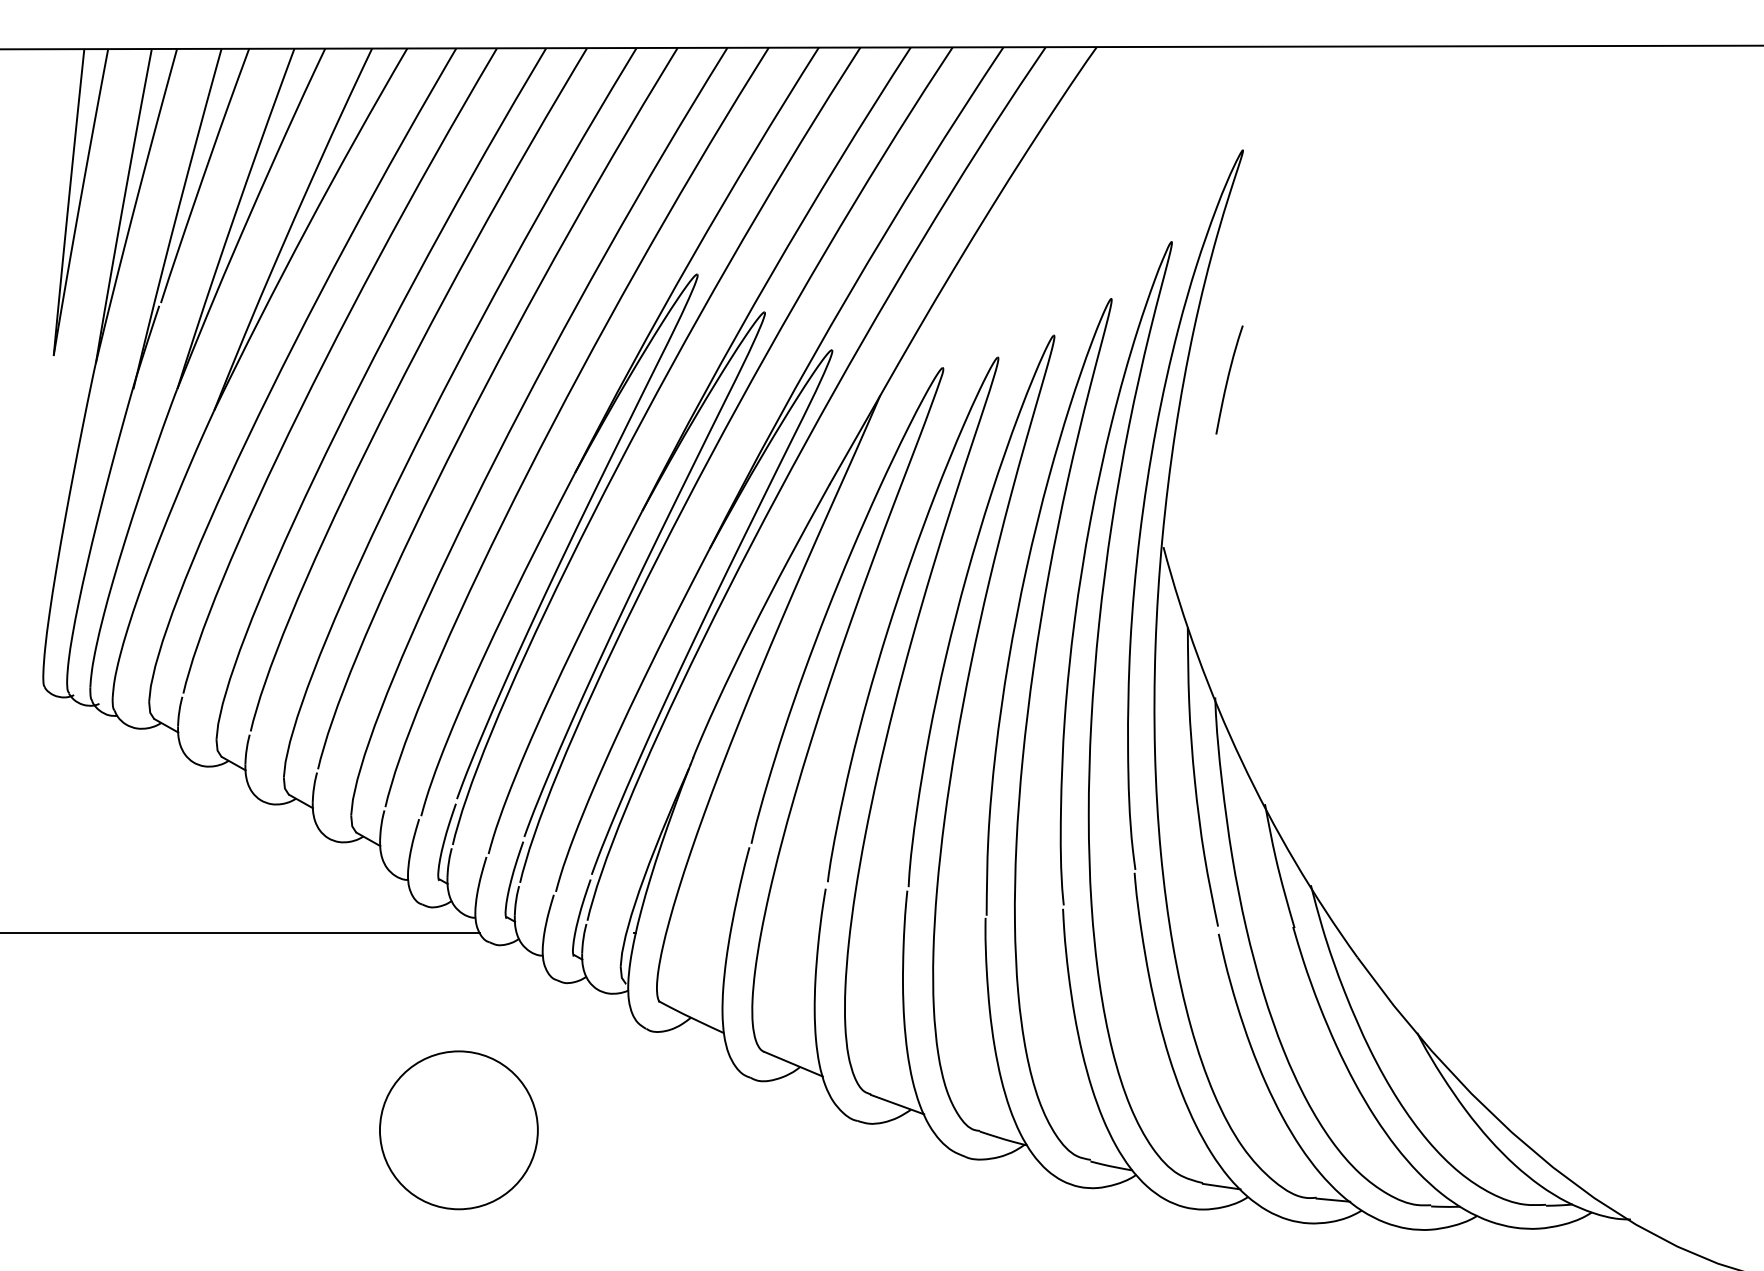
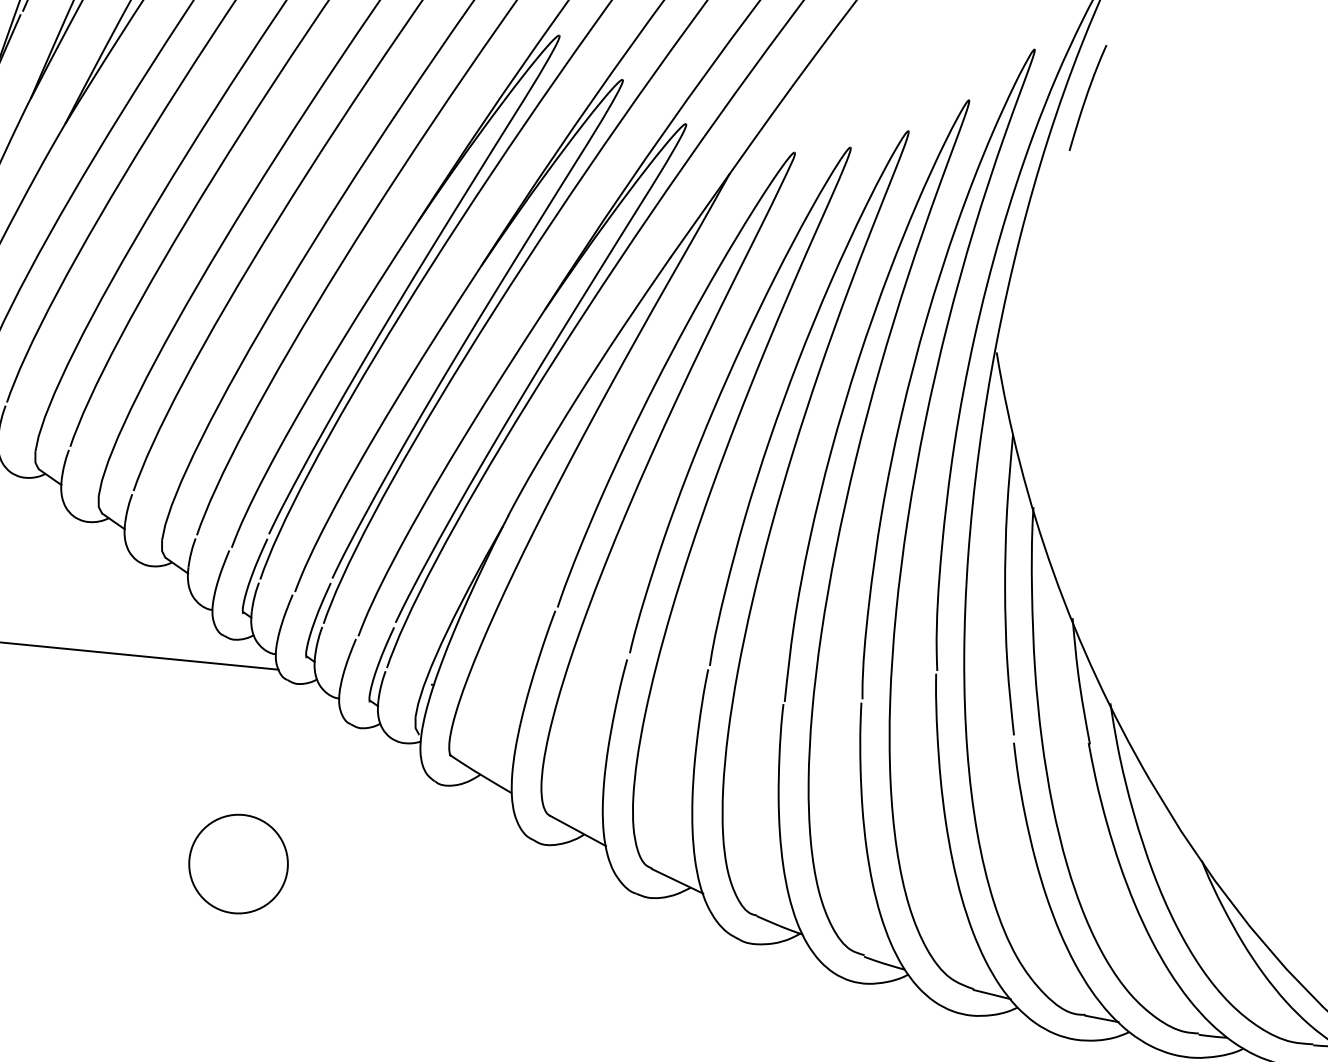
curve: (1228, 379) -> (1087, 97), moved
circle: (458, 1130) -> (238, 864), size x0.62

